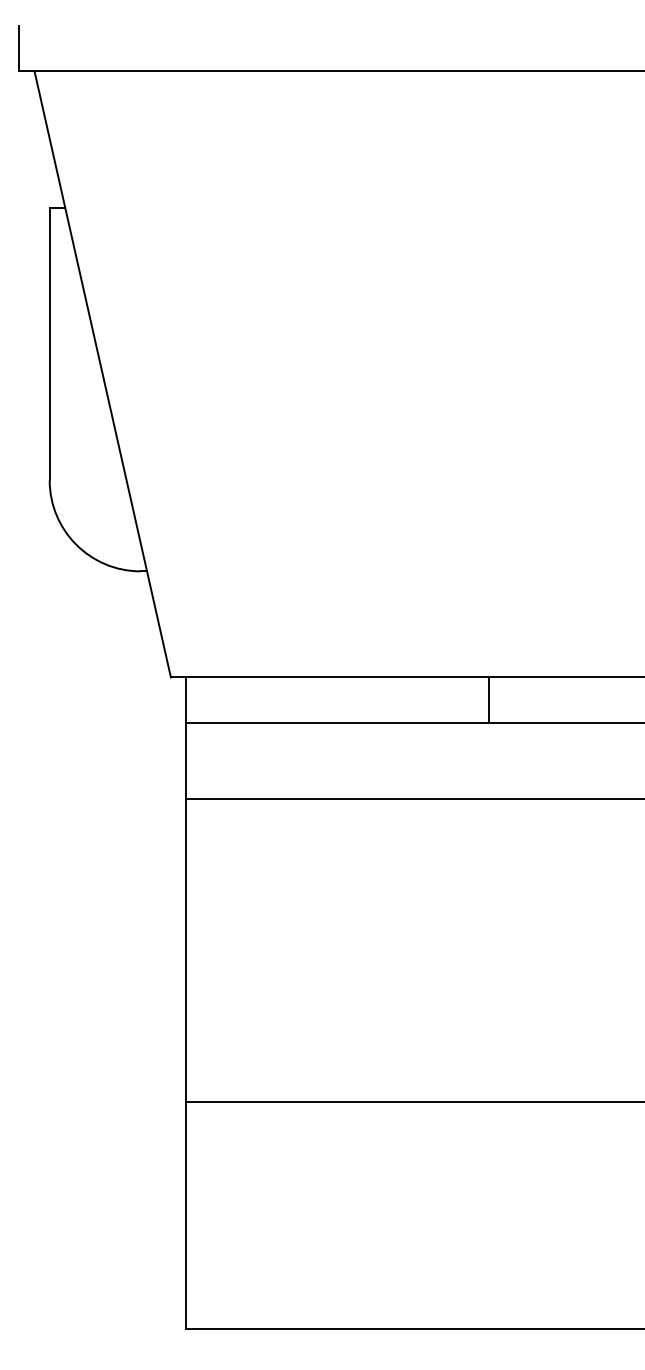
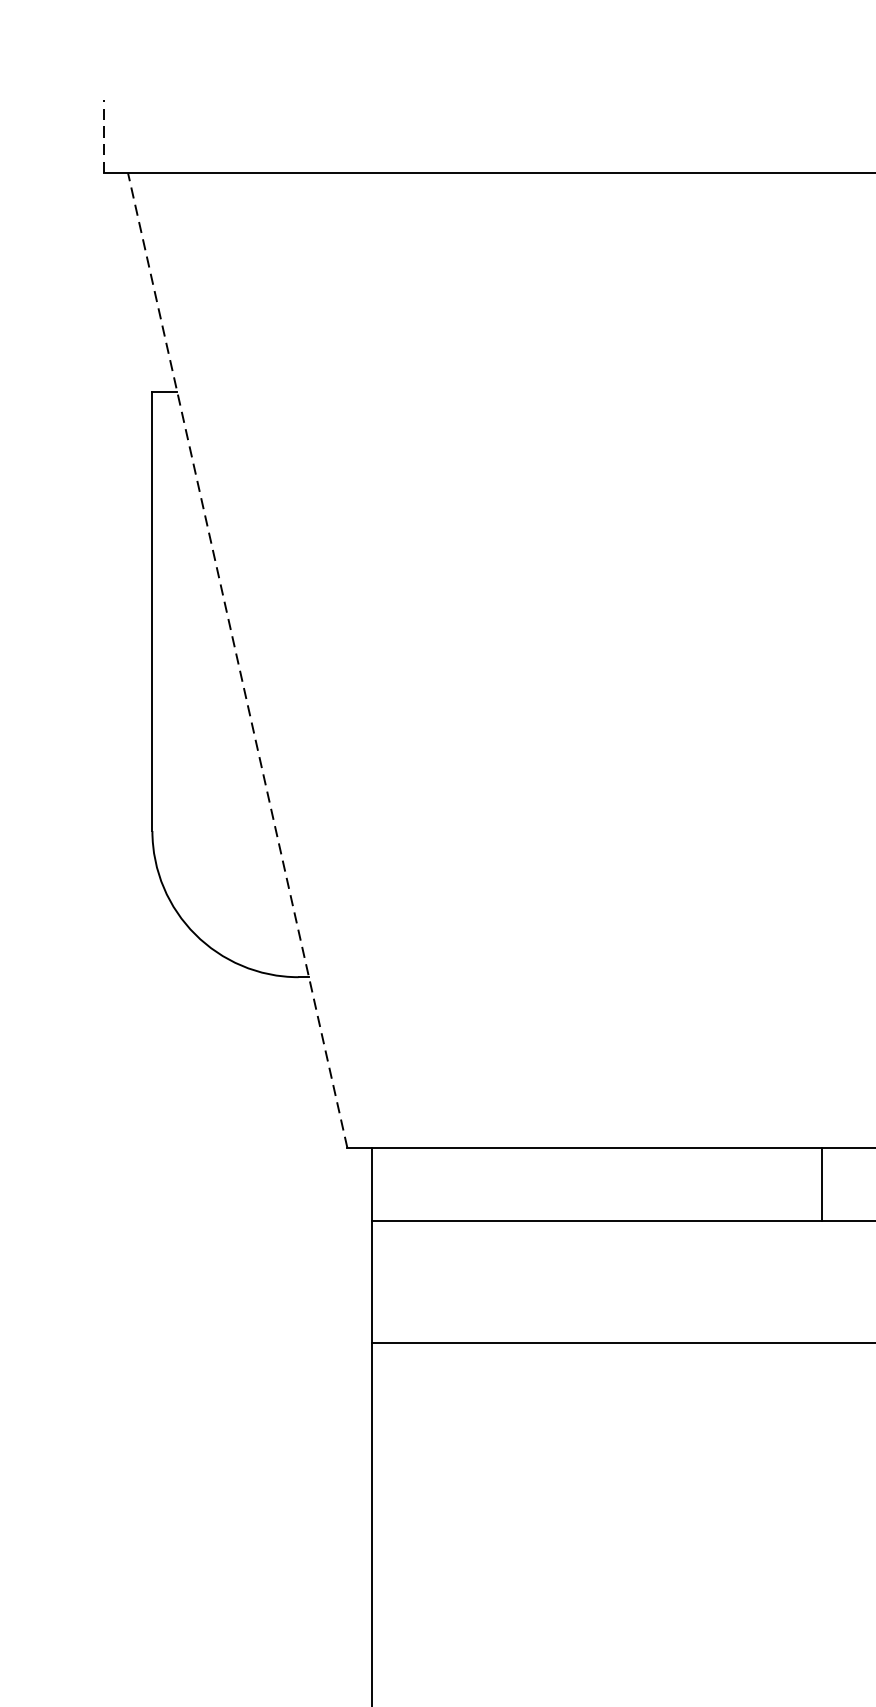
line: (19, 48) -> (103, 136), solid -> dashed
line: (102, 374) -> (237, 660), solid -> dashed
line: (489, 699) -> (822, 1183), moved

